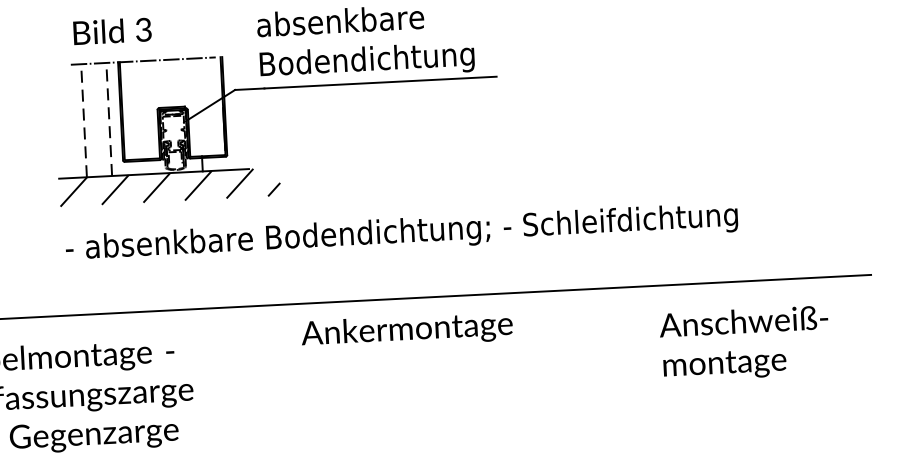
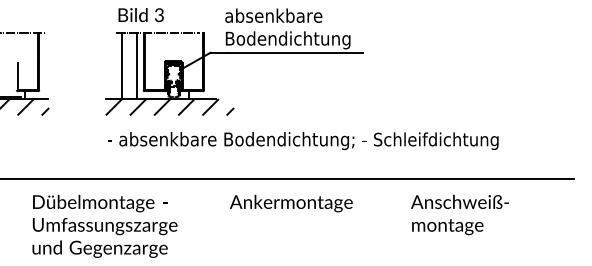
line: (108, 120) -> (136, 66), dashed -> solid
line: (84, 121) -> (122, 66), dashed -> solid
text: (407, 330) -> (291, 203), moved
text: (744, 344) -> (459, 215), moved

